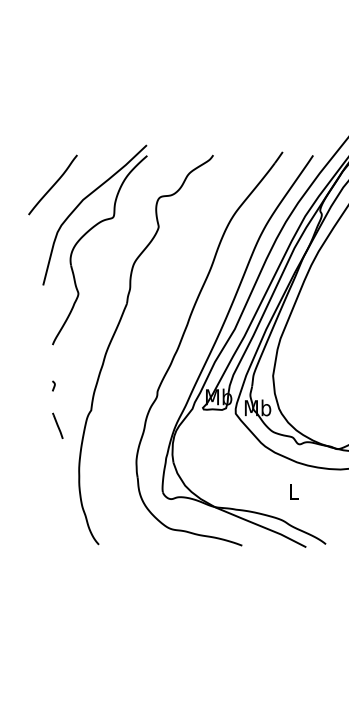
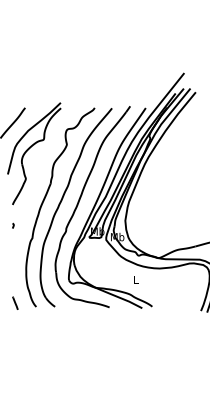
part: (150, 336) -> (62, 200), added
line: (58, 424) -> (15, 302), moved

